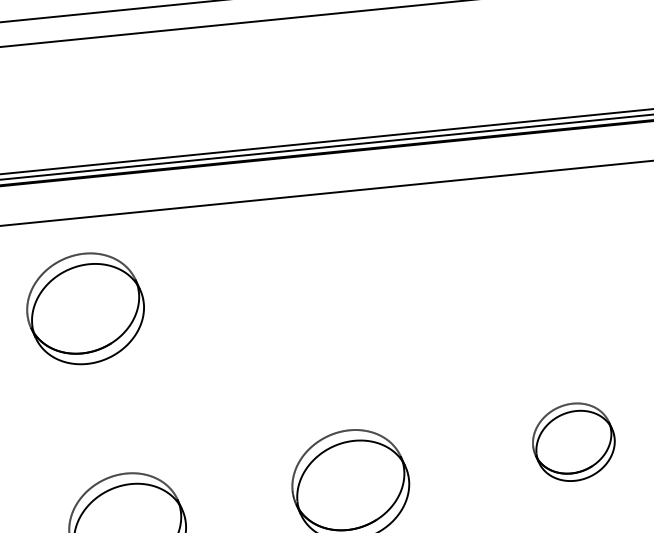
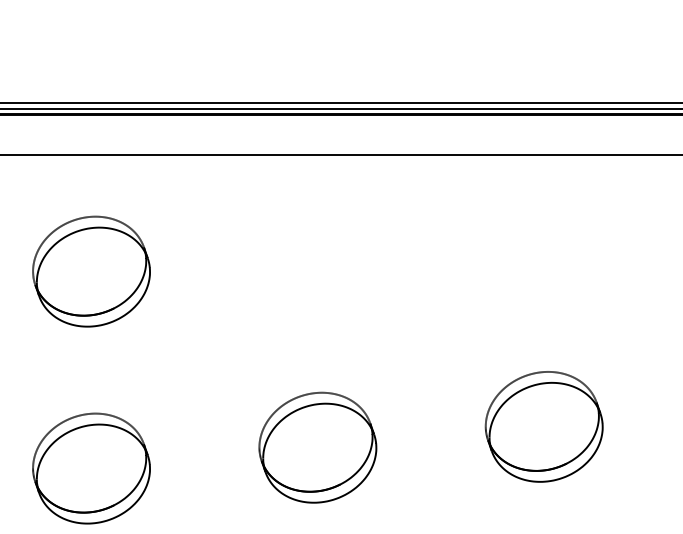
part: (85, 308) -> (91, 271), moved
part: (573, 441) -> (543, 426), size x1.43

